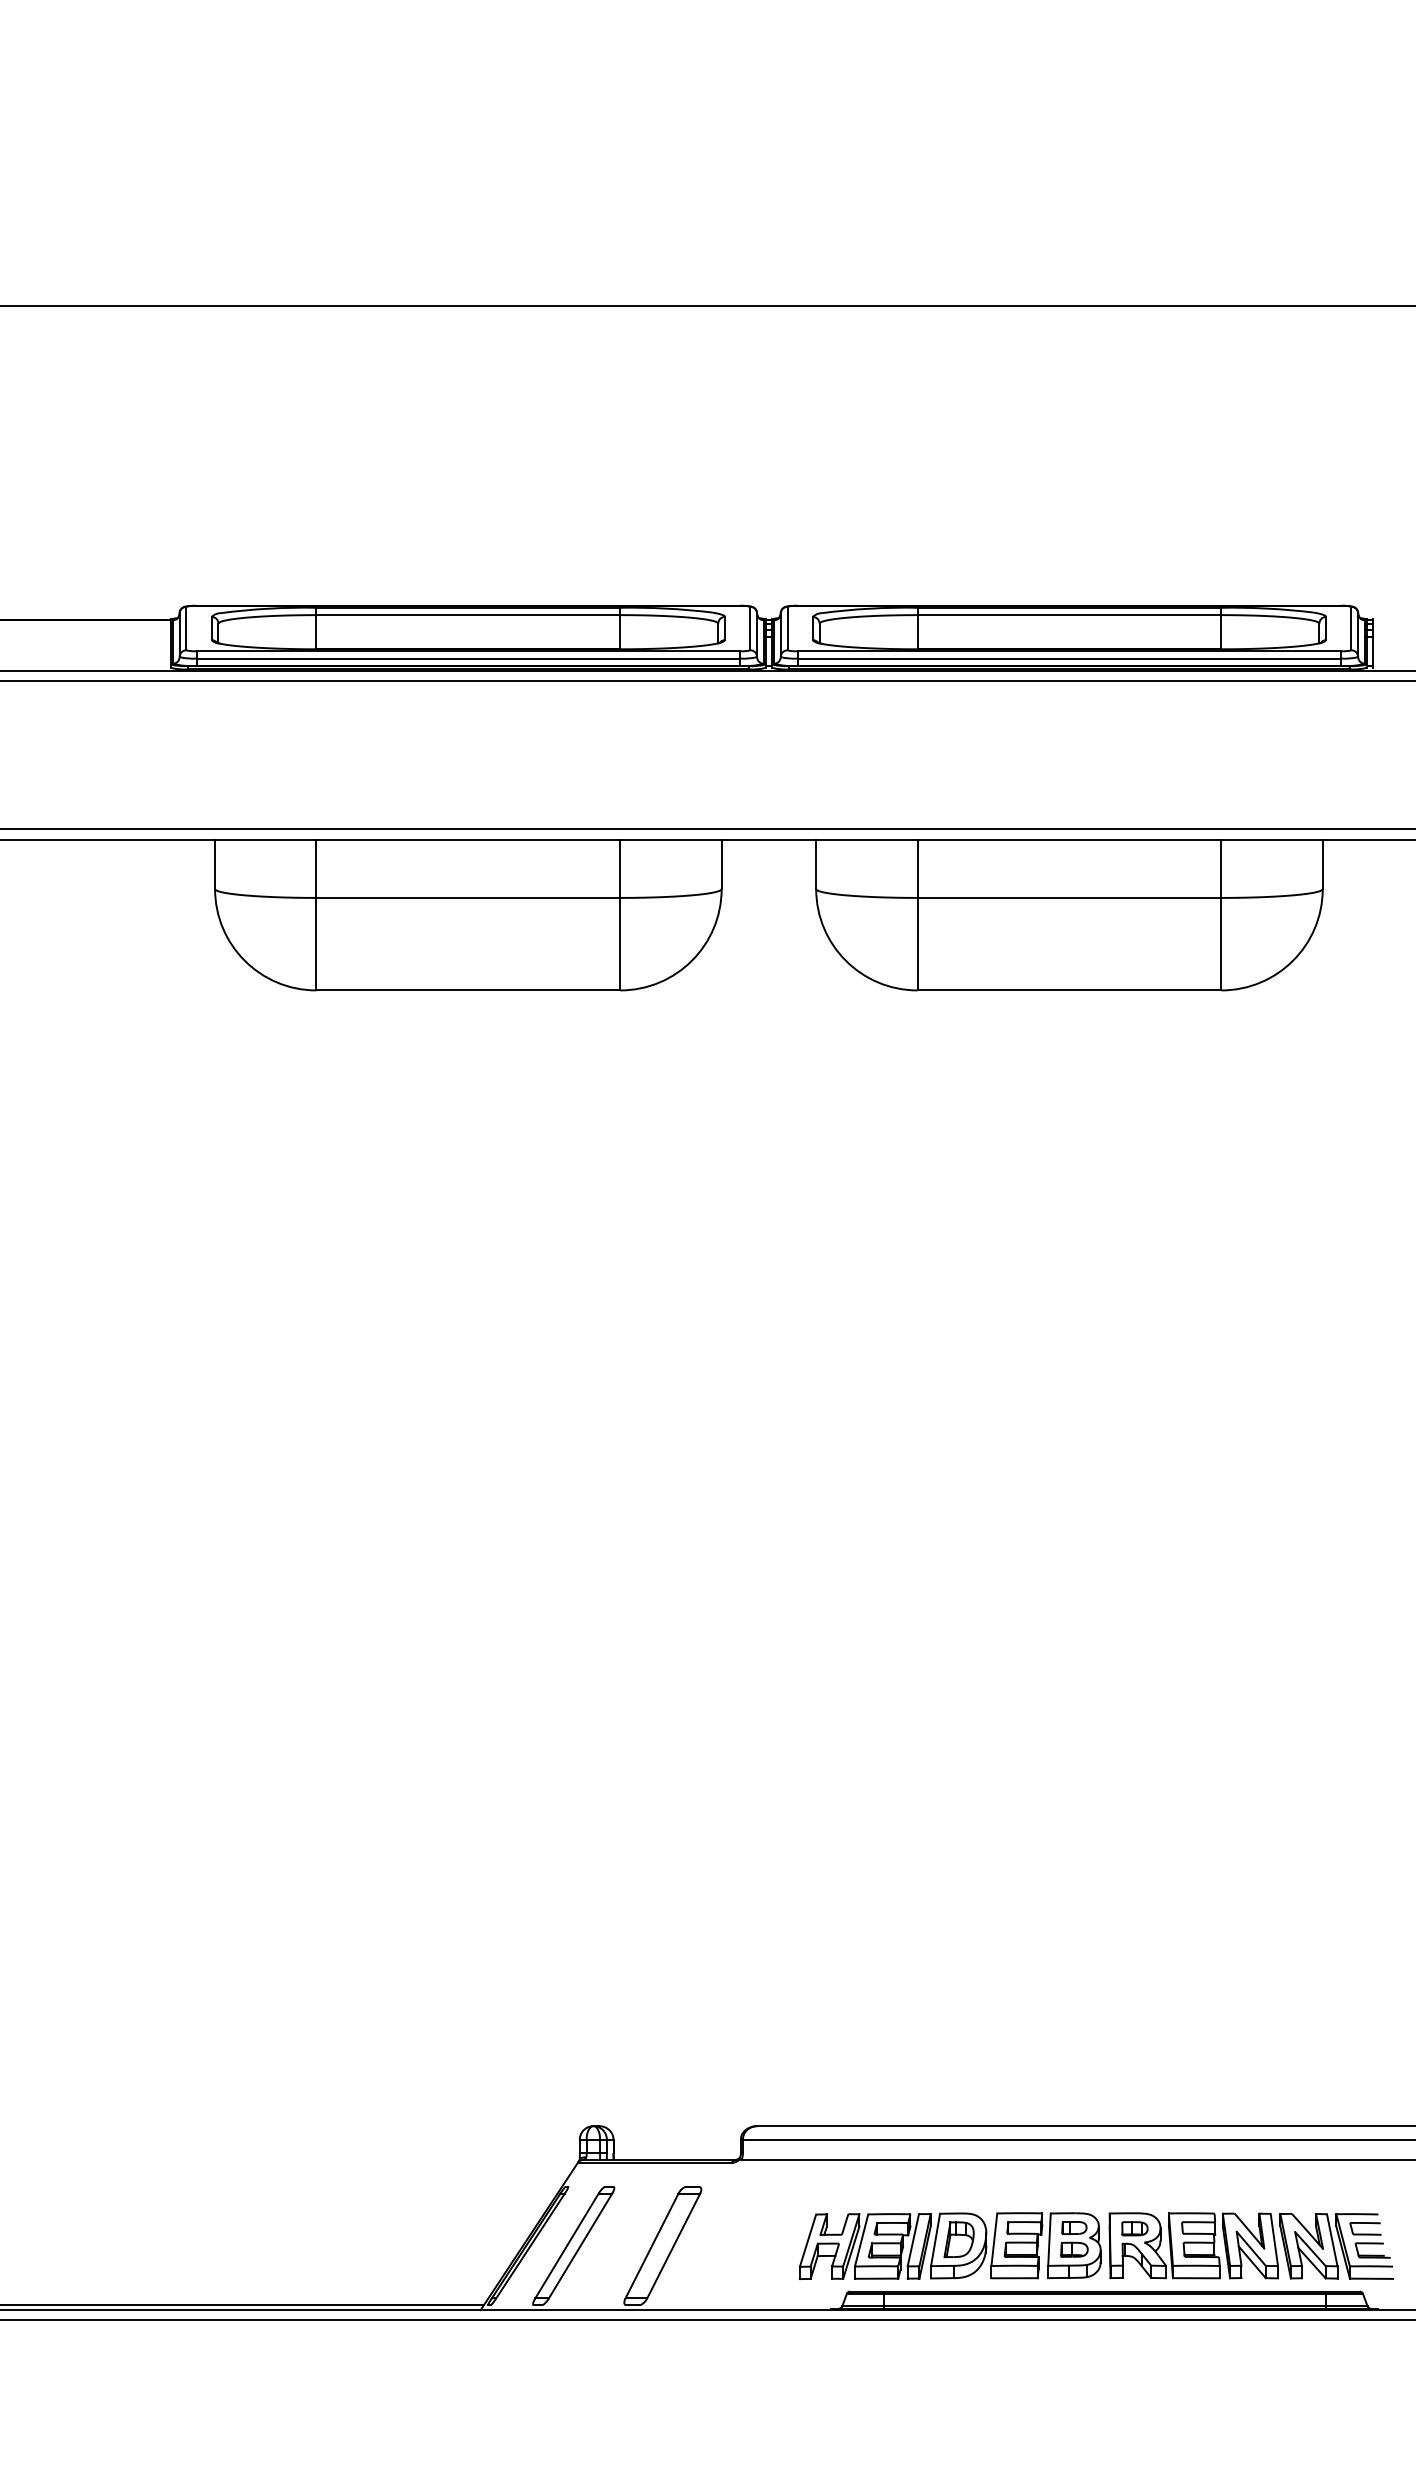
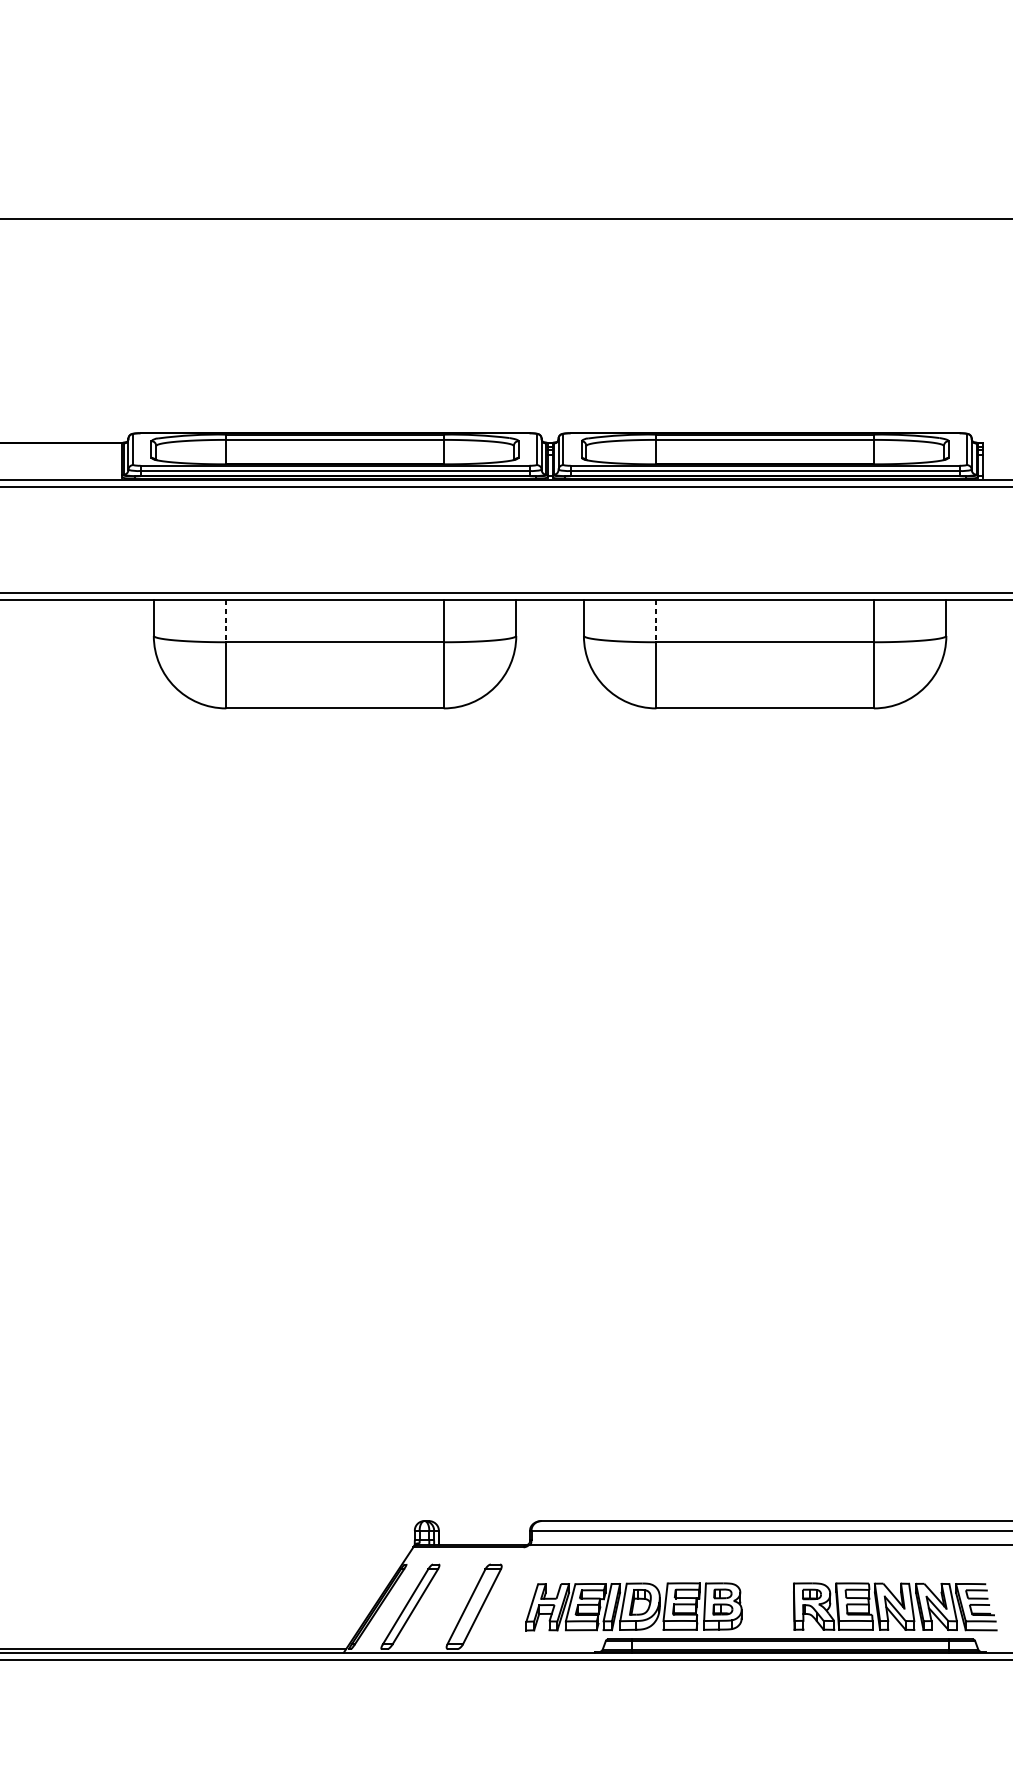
line: (316, 869) -> (226, 621), solid -> dashed
line: (917, 869) -> (656, 621), solid -> dashed
part: (949, 2245) -> (633, 1606), moved

